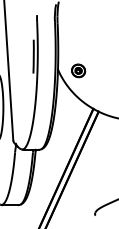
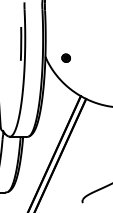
part: (78, 70) -> (65, 57), size x0.6

